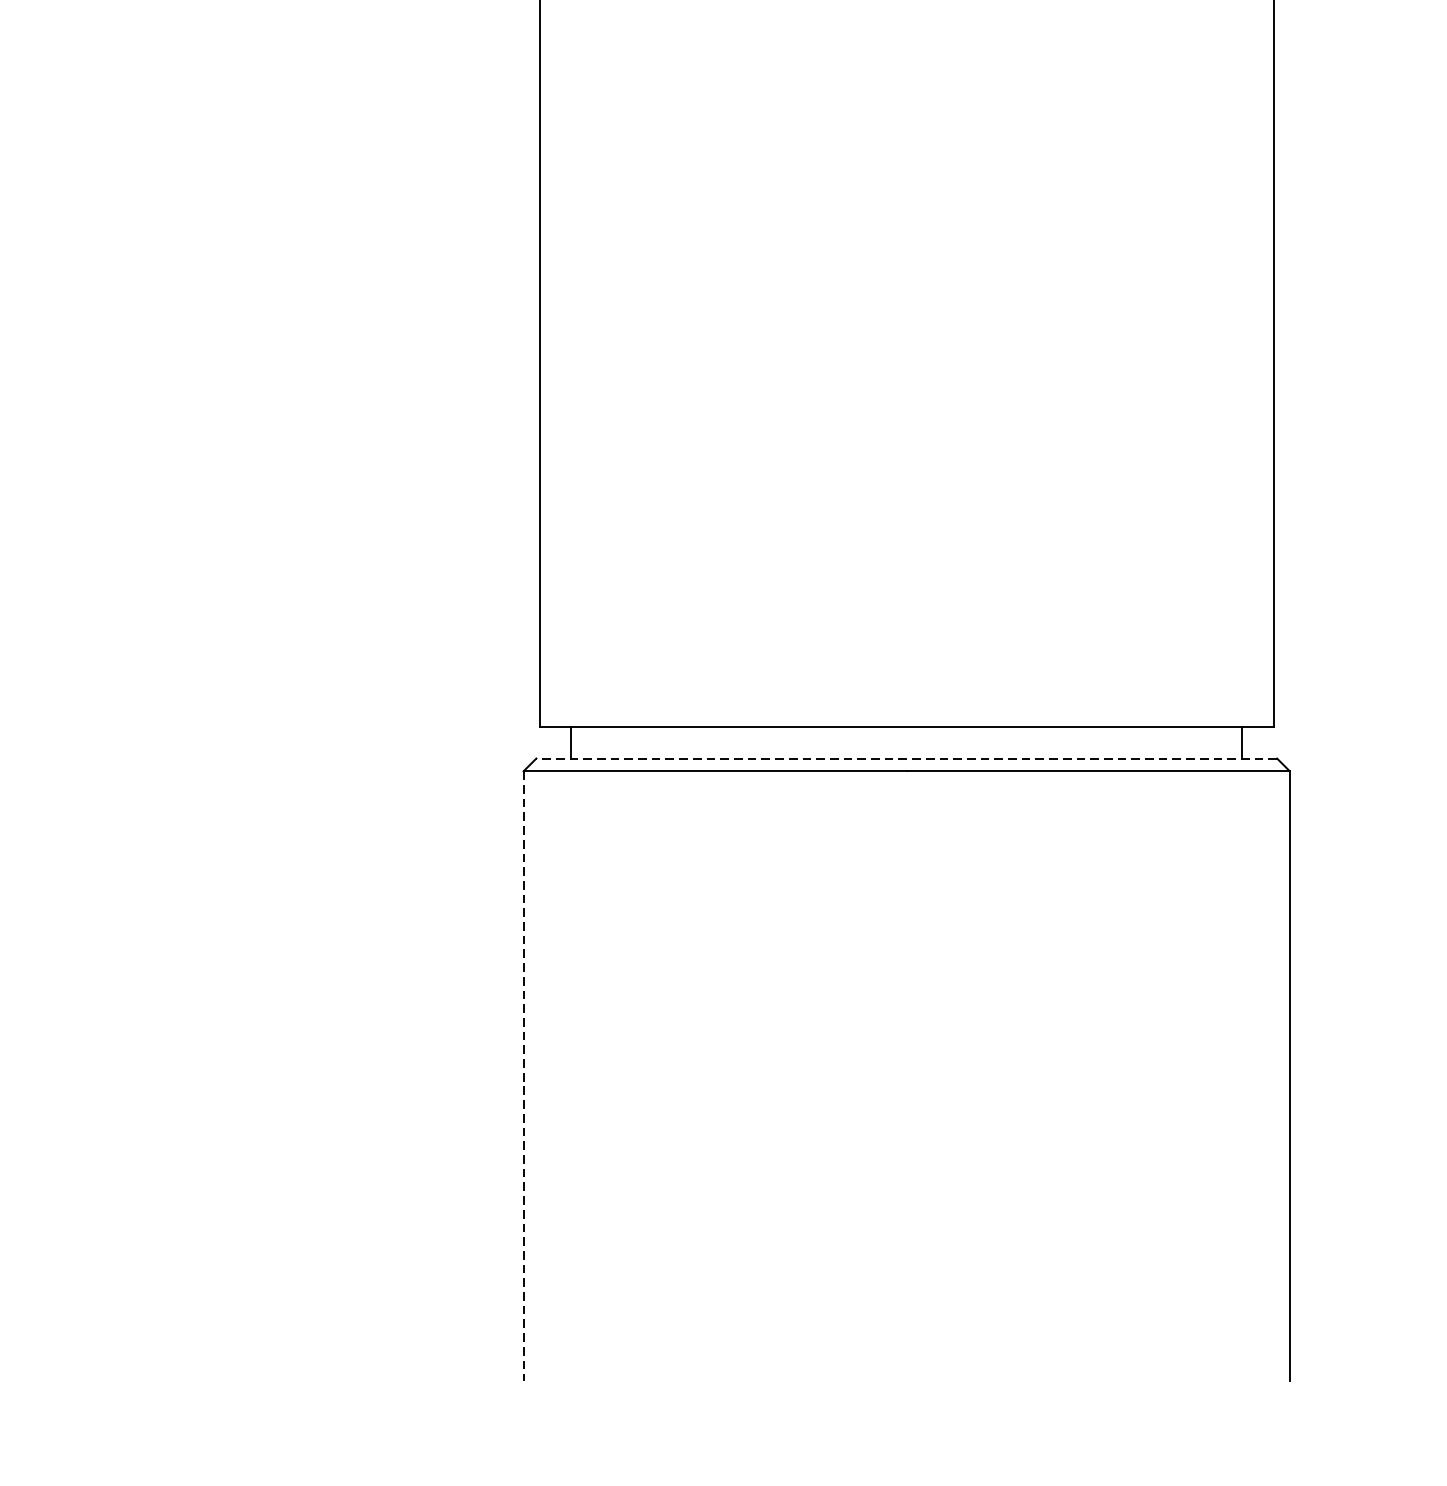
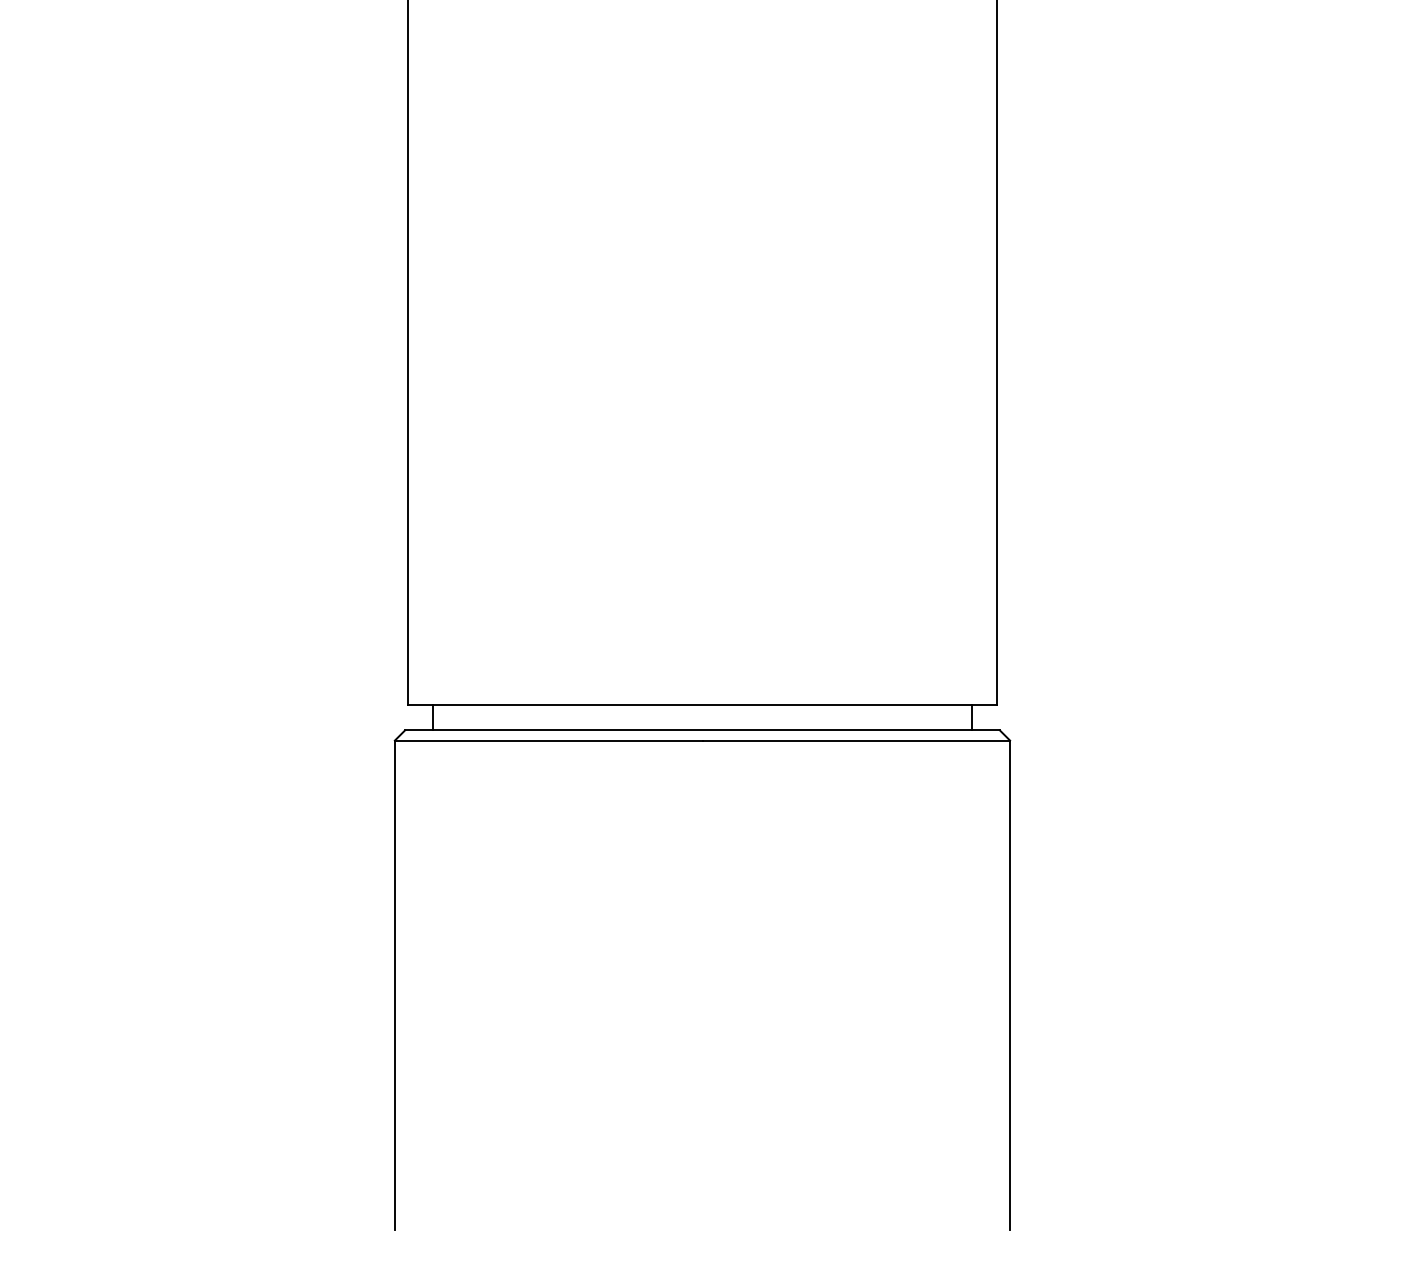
line: (906, 758) -> (702, 730), dashed -> solid
line: (523, 1076) -> (394, 985), dashed -> solid

